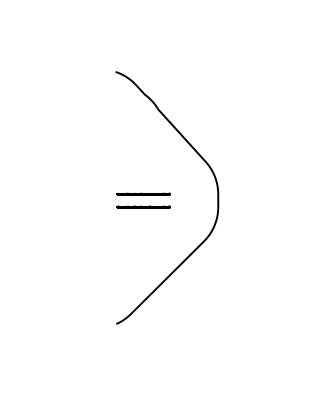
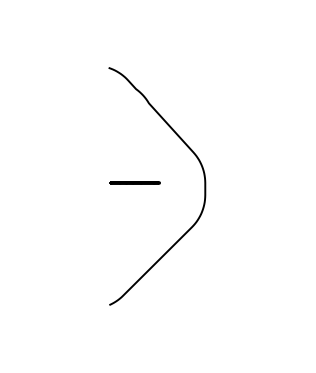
line: (143, 206) -> (134, 194), removed

